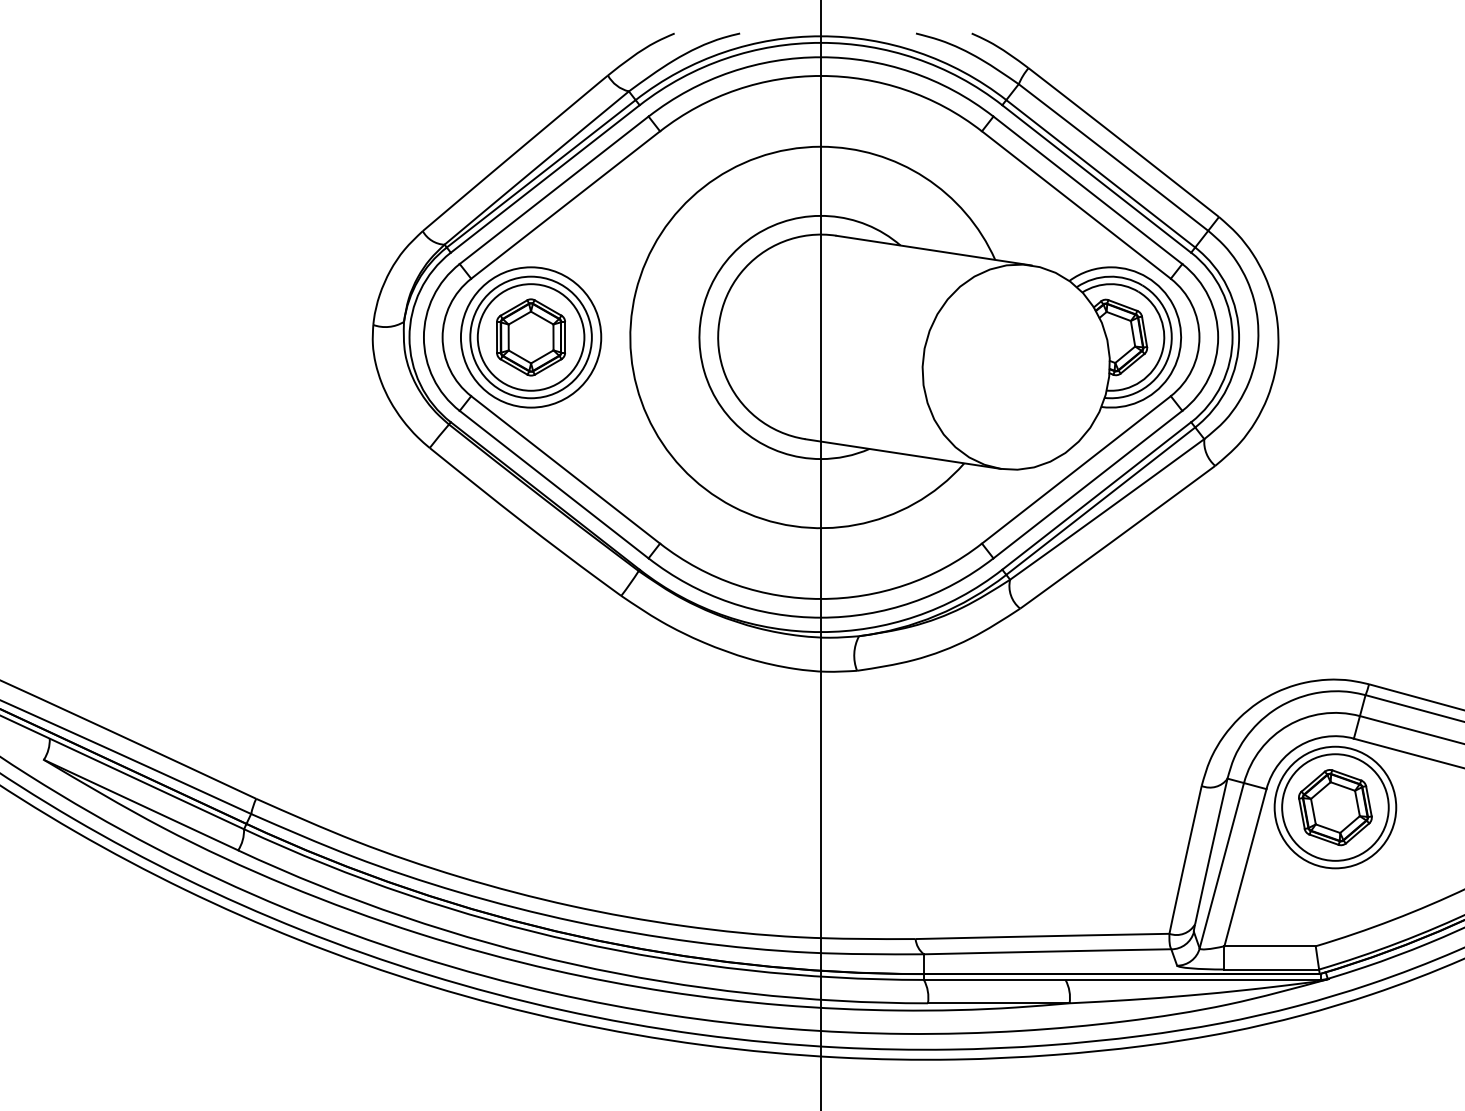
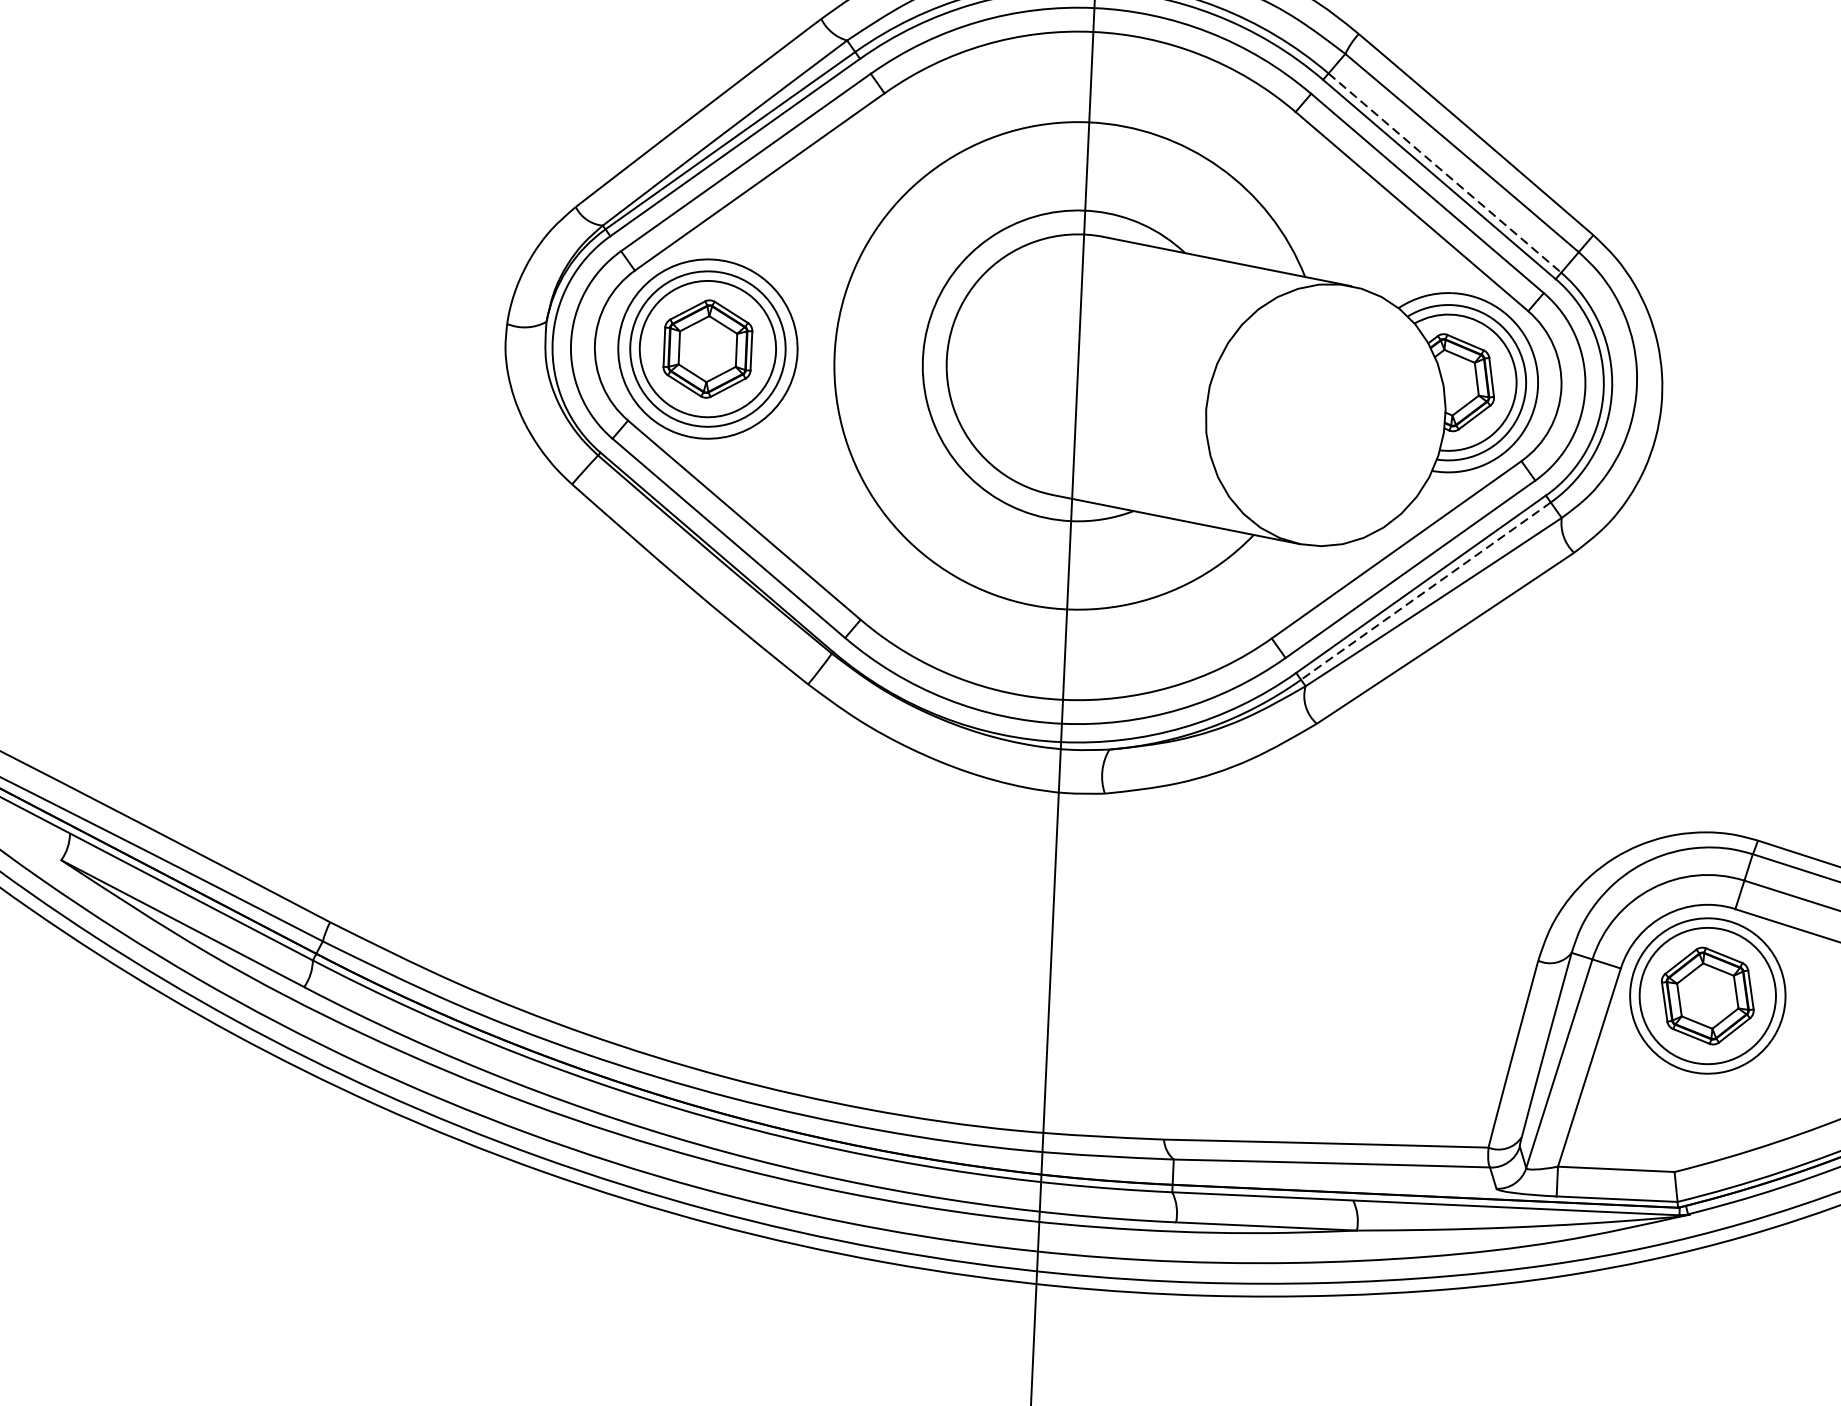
line: (1100, 173) -> (1444, 172), solid -> dashed
line: (1100, 501) -> (1425, 591), solid -> dashed

